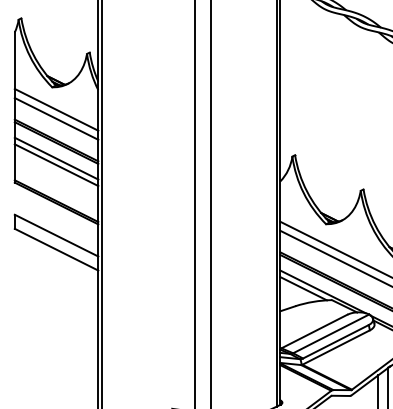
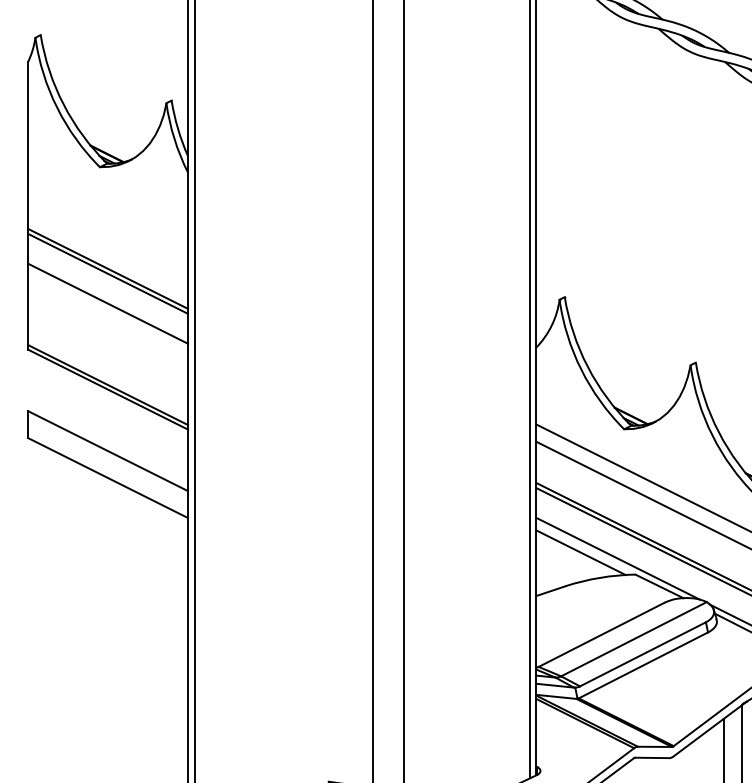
line: (56, 109) -> (107, 209), removed
line: (56, 118) -> (107, 226), removed
line: (56, 165) -> (107, 316), removed

